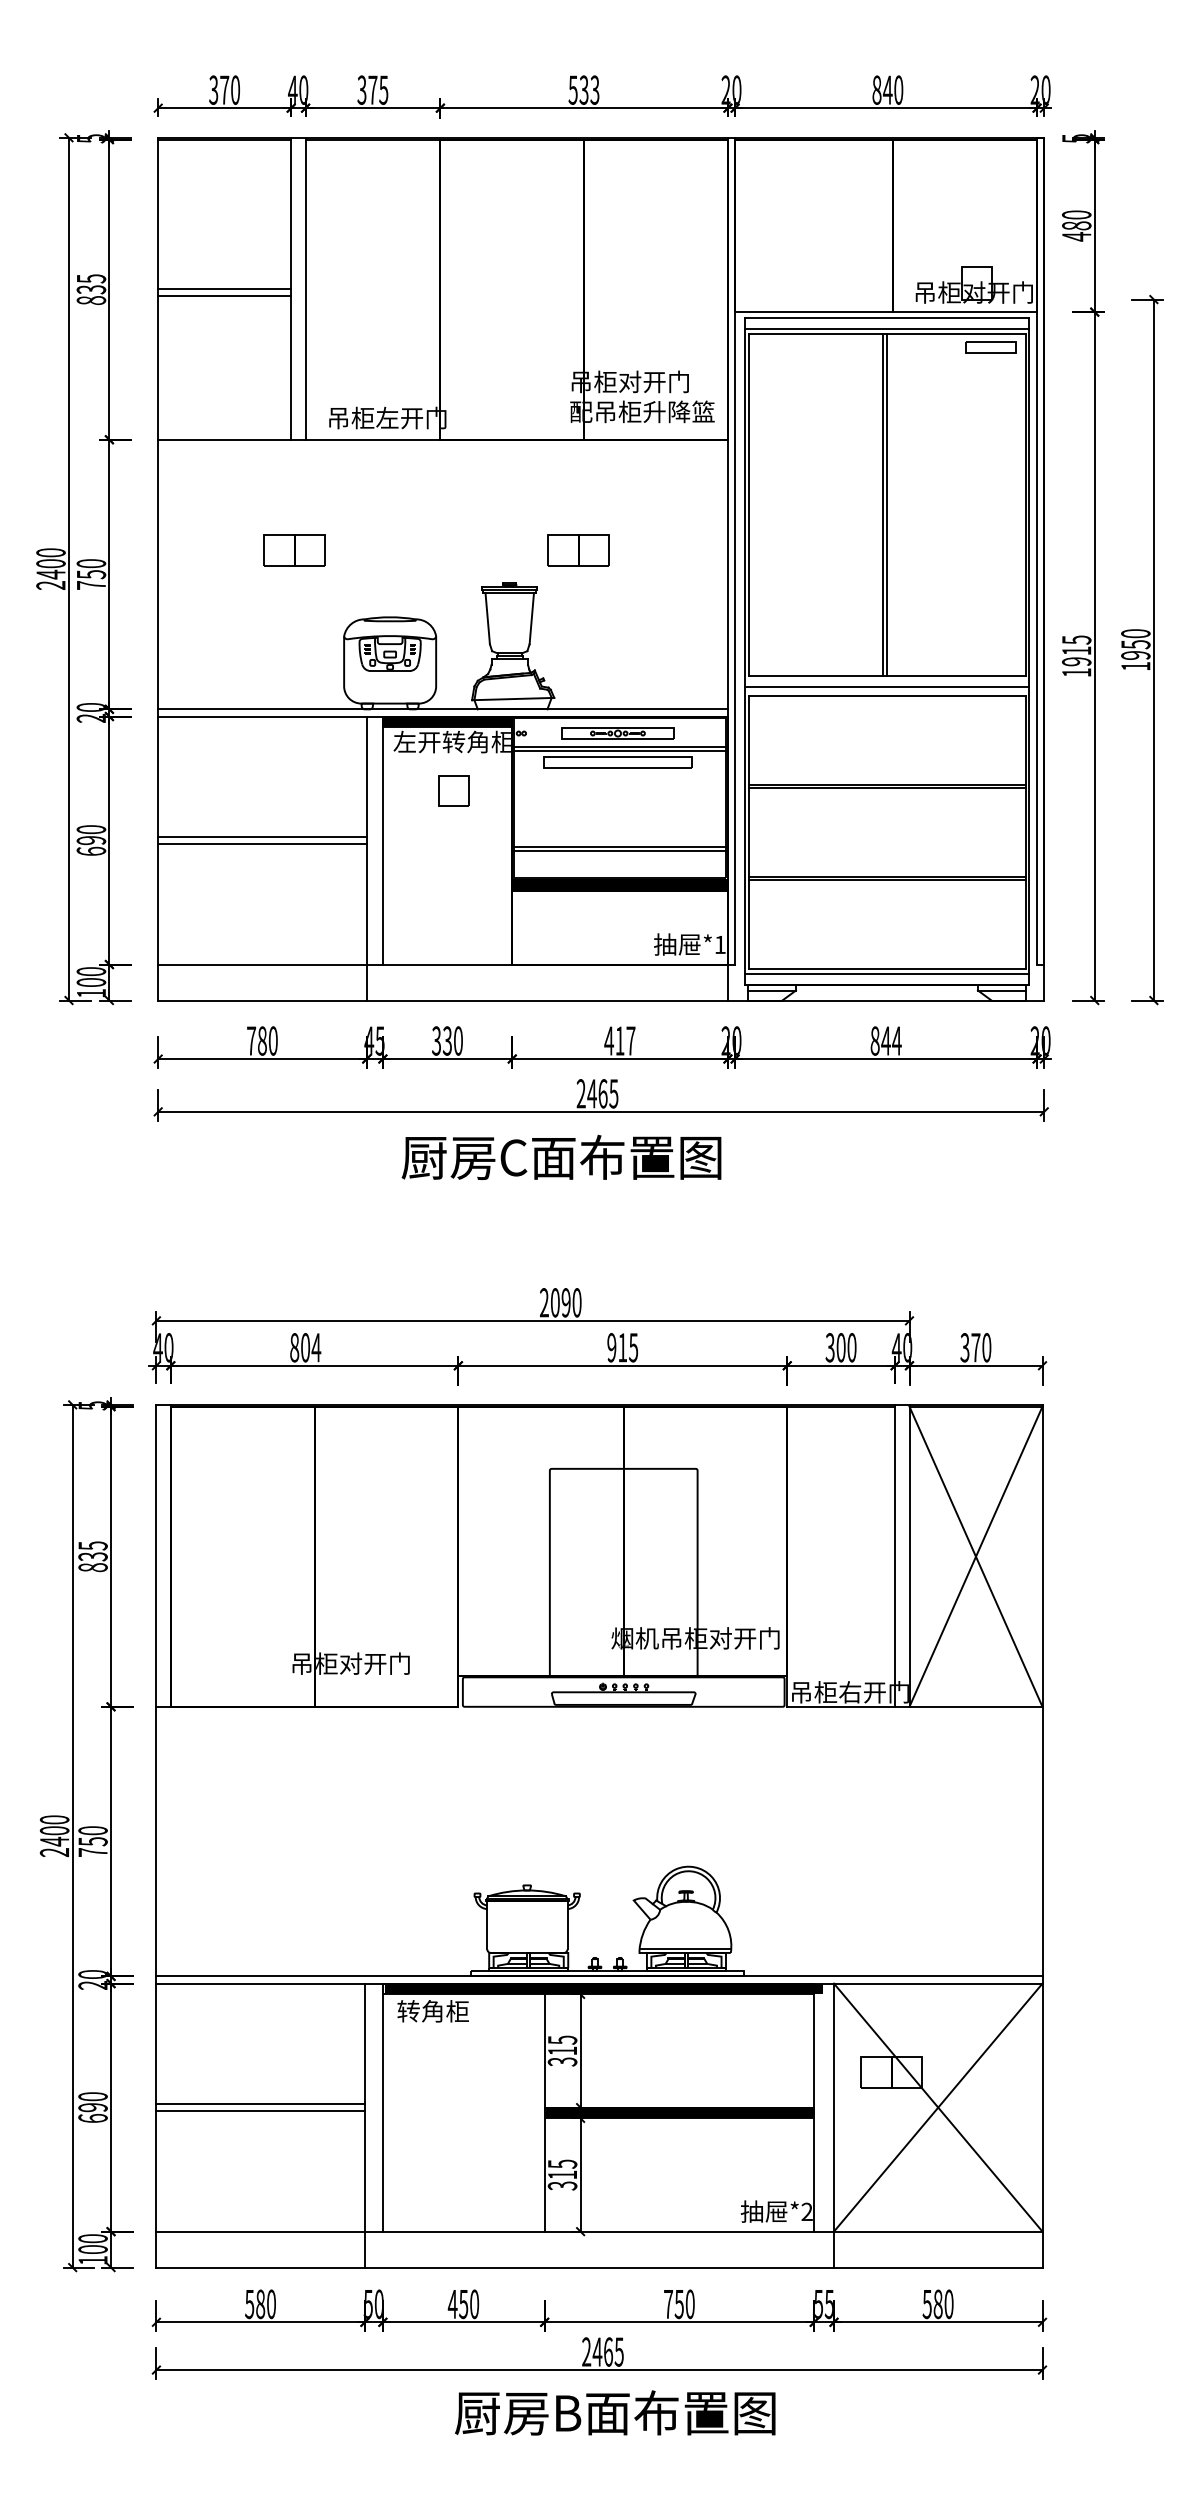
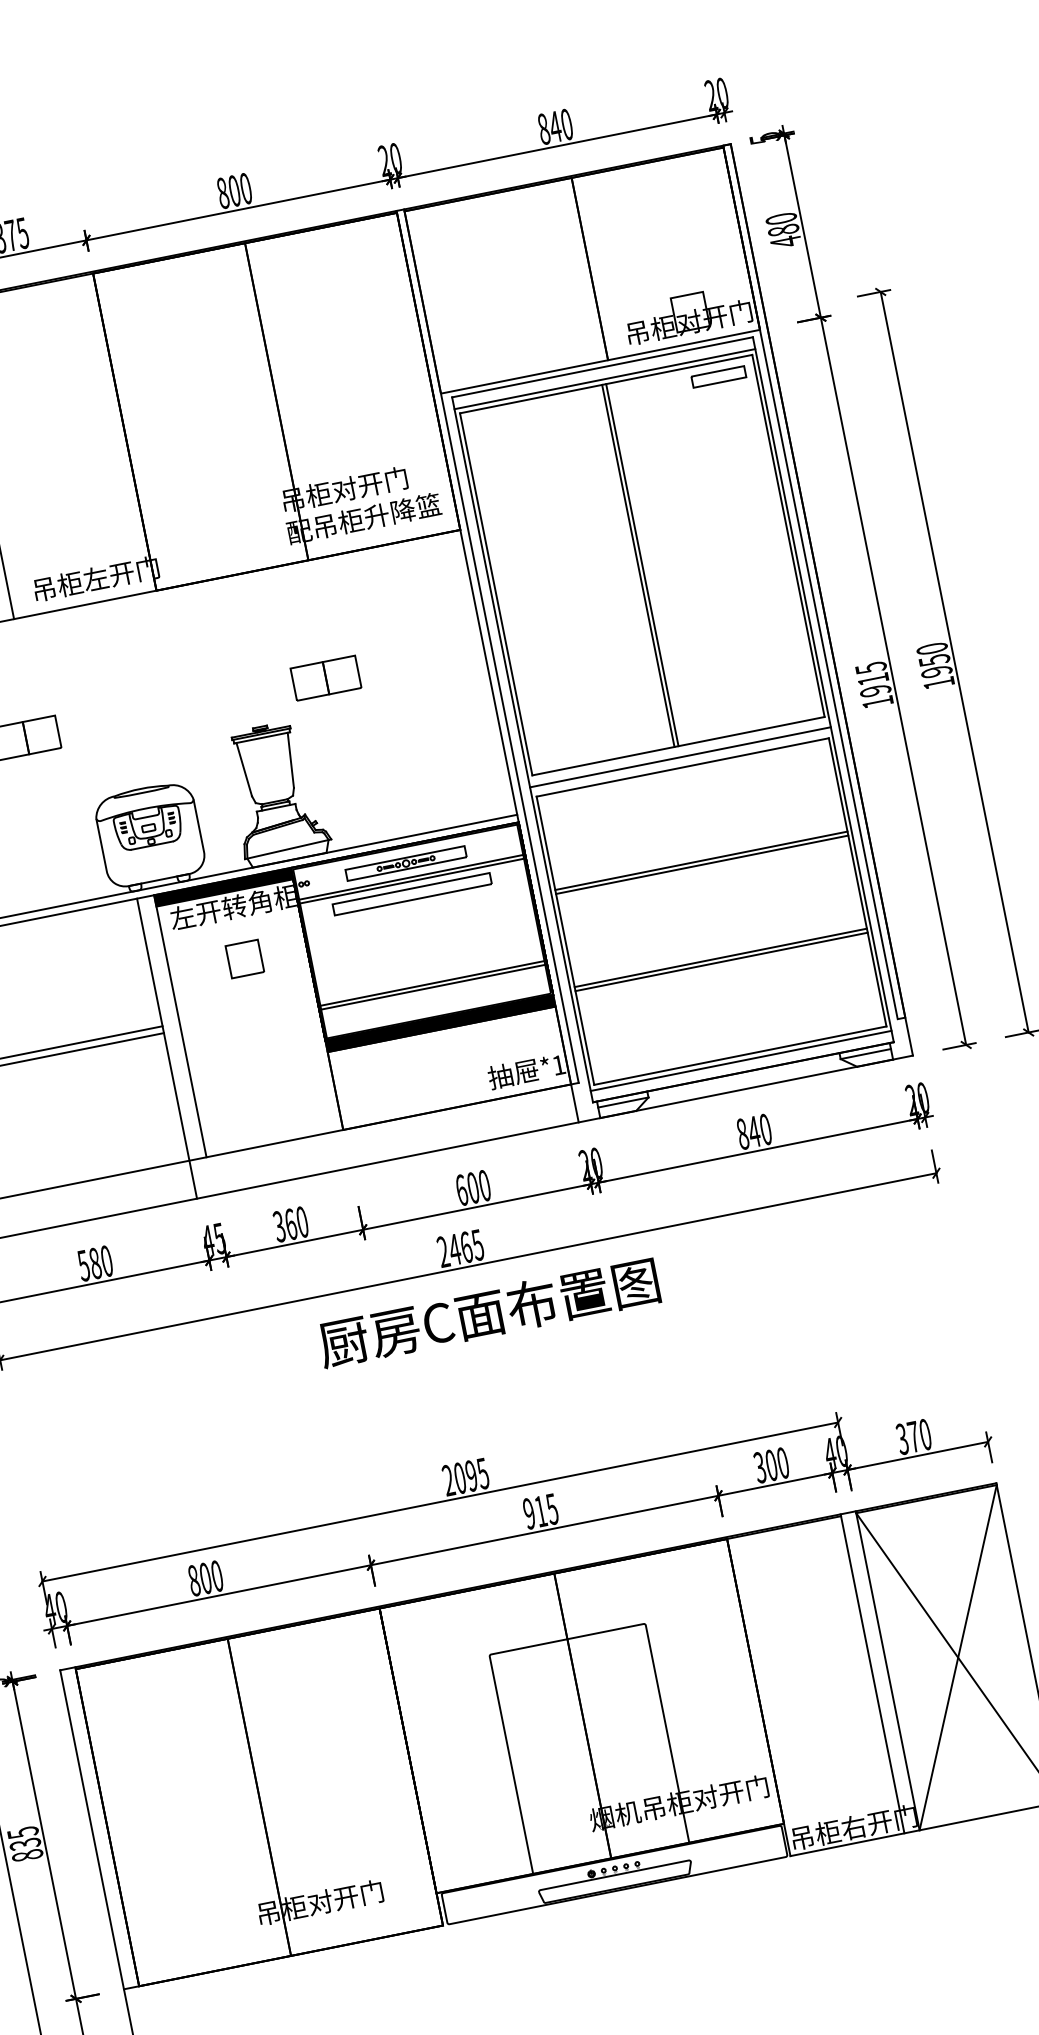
text: (583, 89) -> (233, 190), 533 -> 800
text: (251, 1040) -> (83, 1265), 780 -> 580
text: (447, 1040) -> (290, 1223), 330 -> 360
text: (619, 1040) -> (472, 1187), 417 -> 600
text: (896, 1040) -> (765, 1129), 844 -> 840
text: (561, 1156) -> (488, 1311), moved
text: (576, 1302) -> (482, 1473), 2090 -> 2095
text: (316, 1347) -> (217, 1575), 804 -> 800

